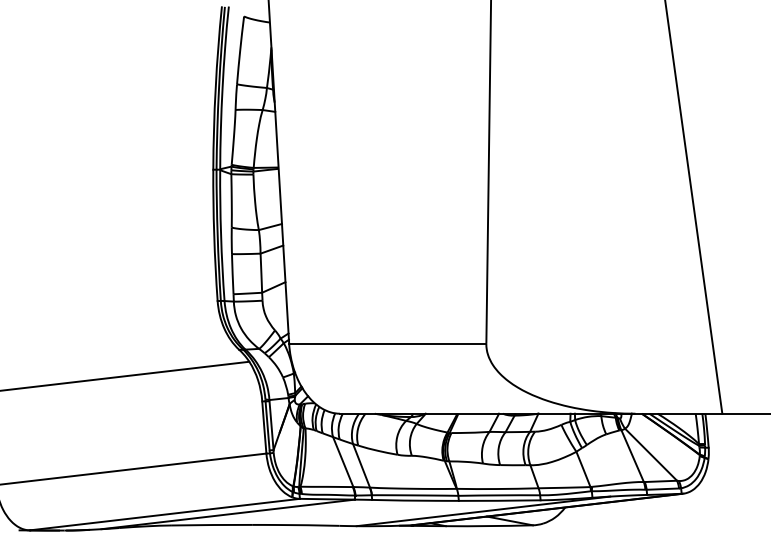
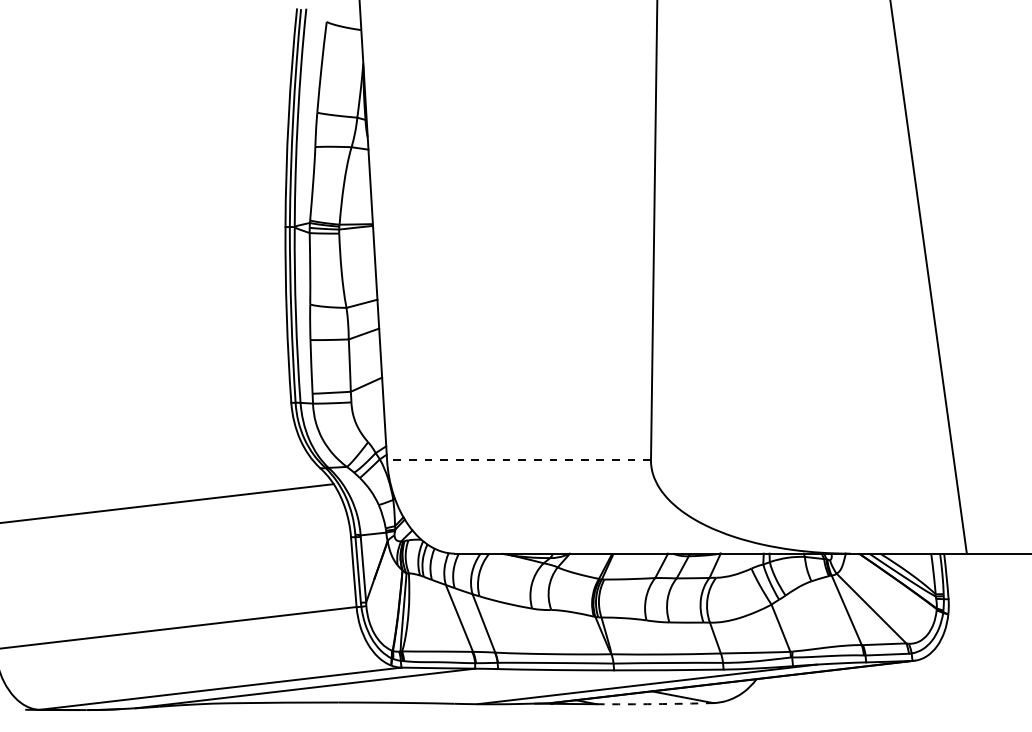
line: (388, 343) -> (519, 459), solid -> dashed
arc: (489, 526) -> (655, 704), solid -> dashed

